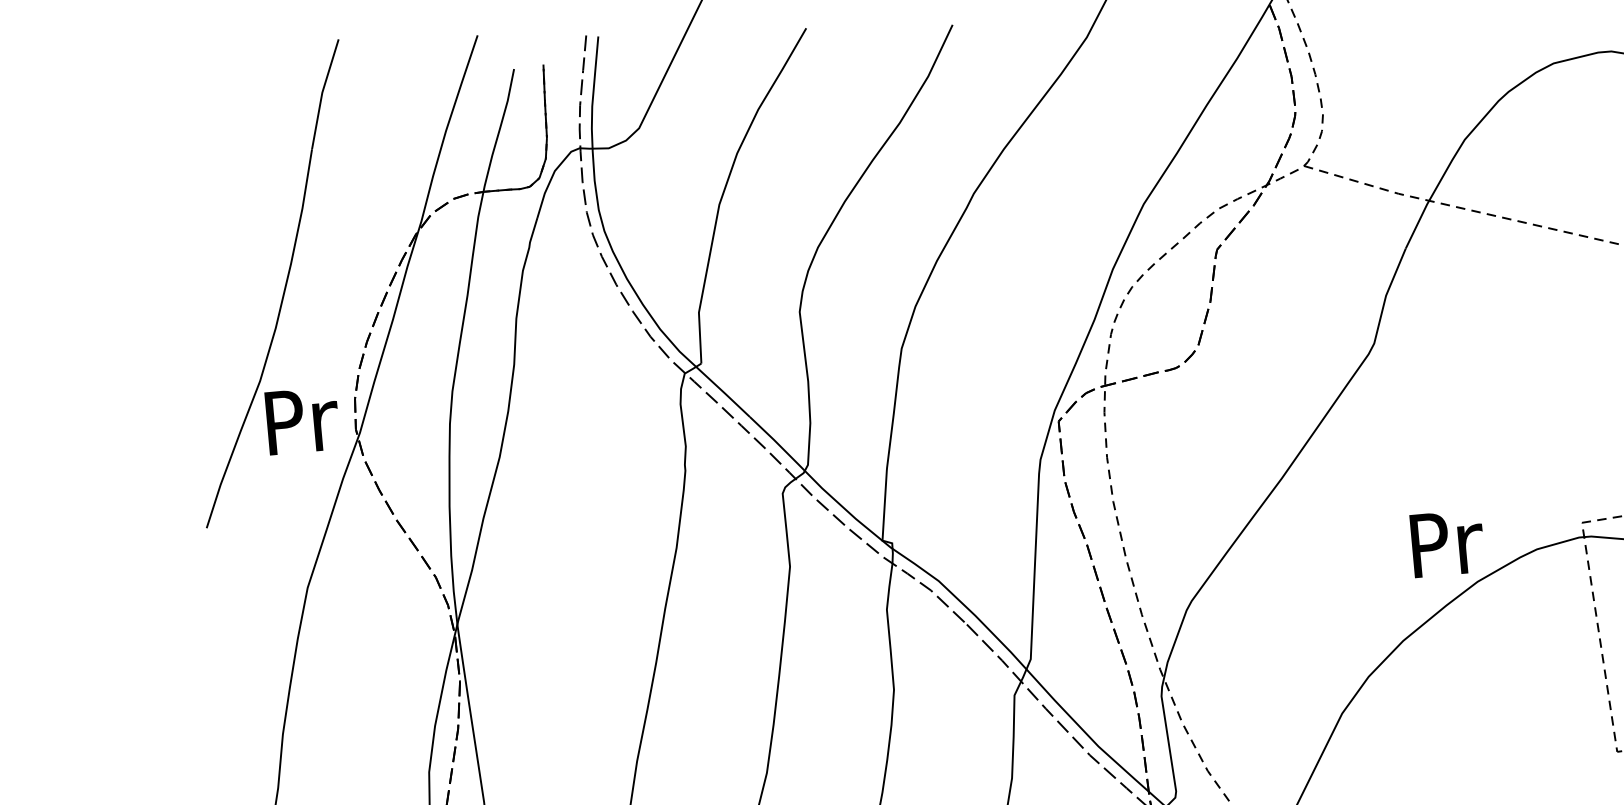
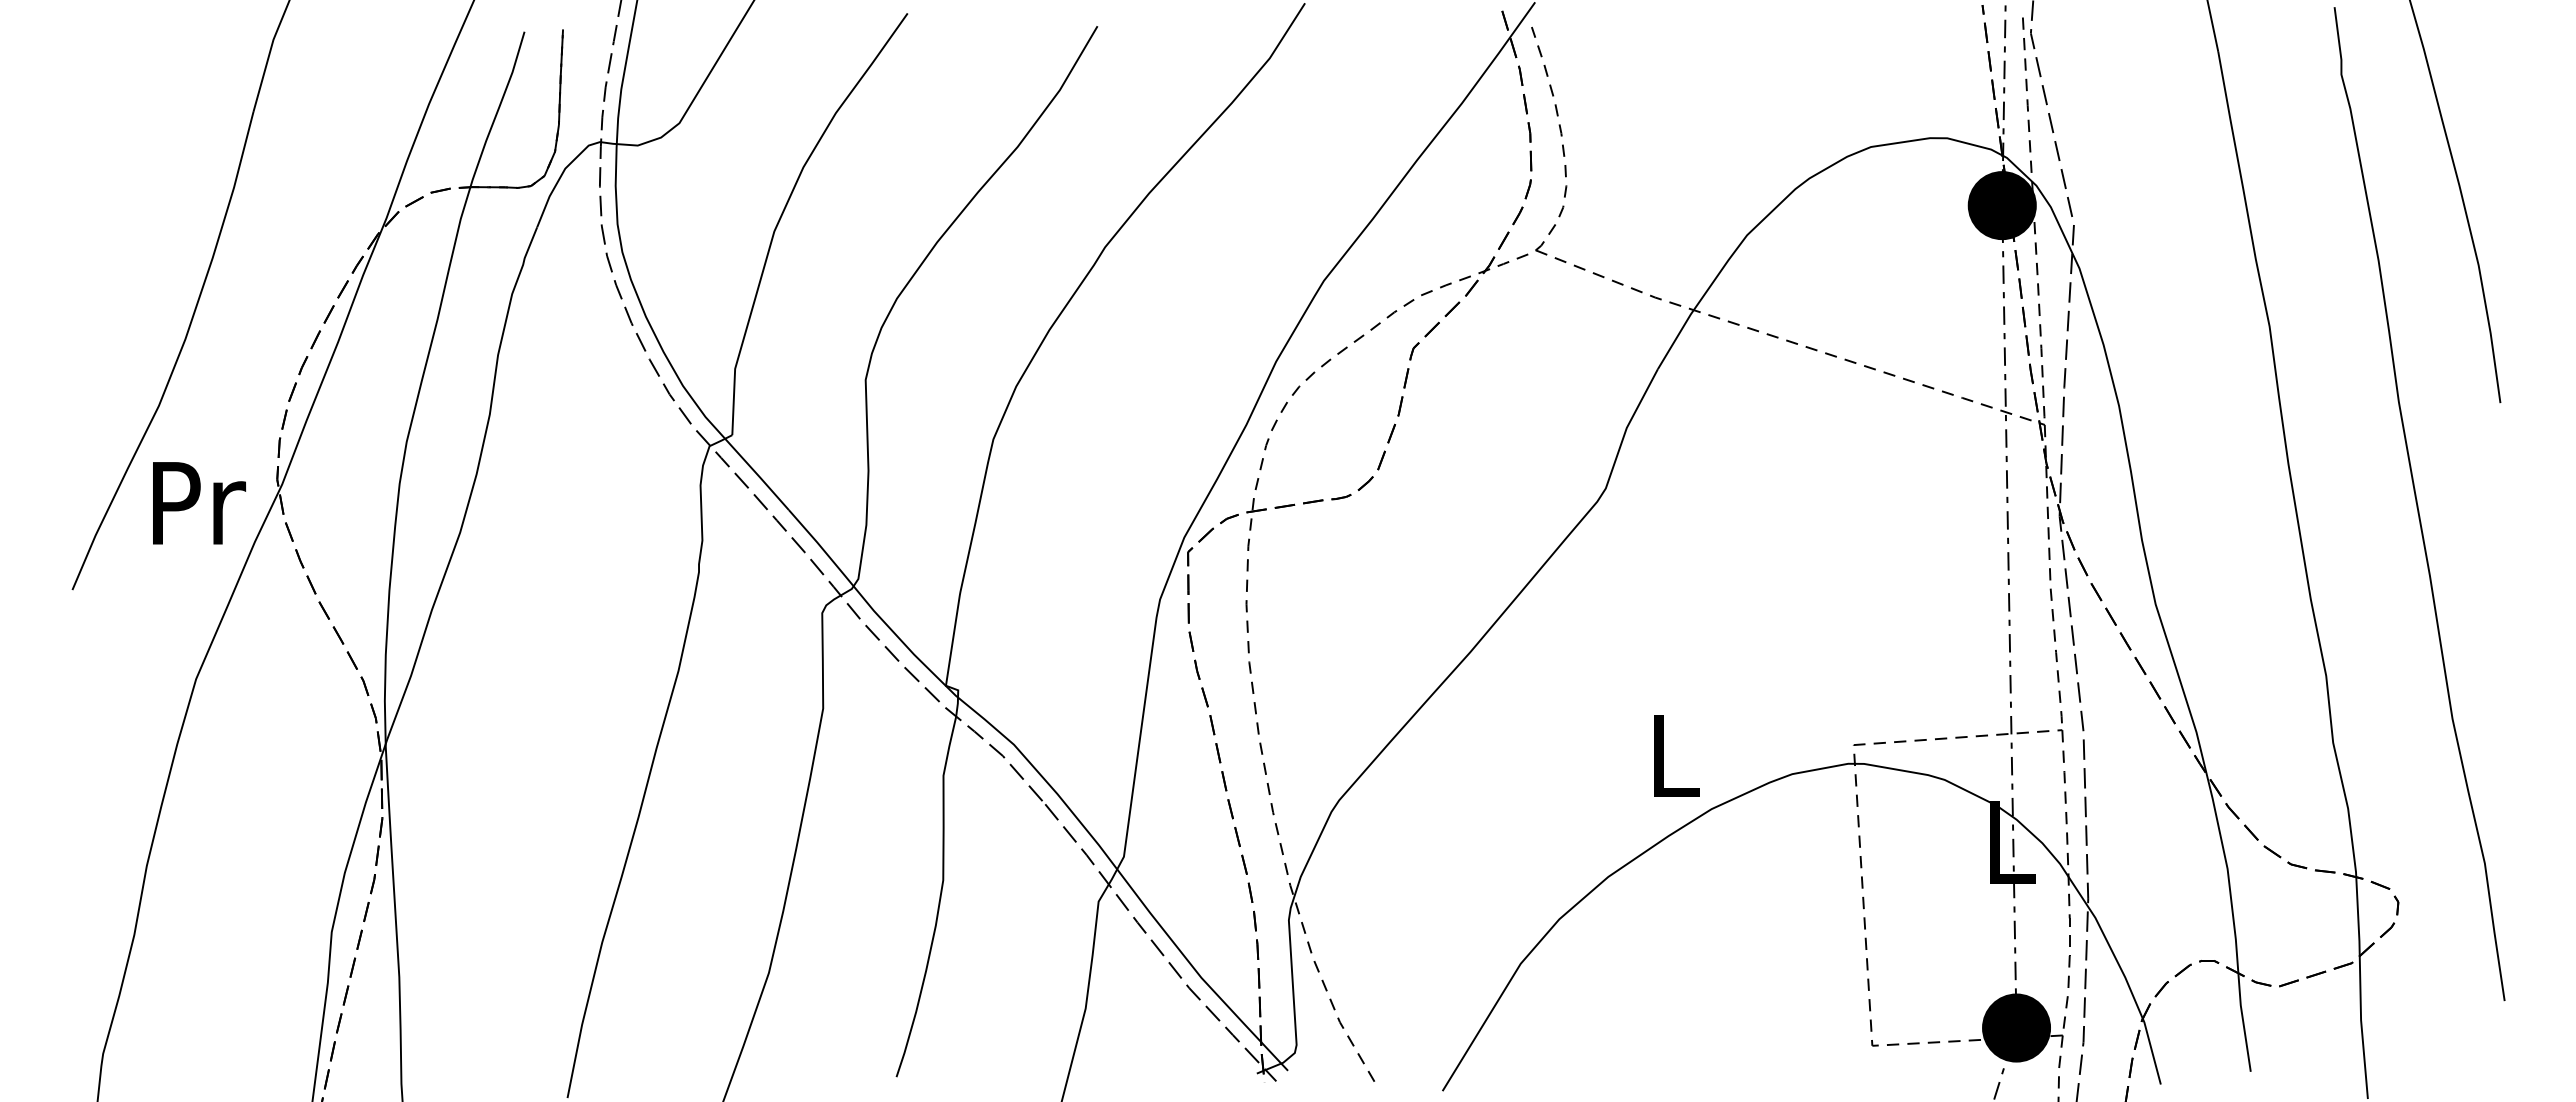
text: (302, 420) -> (199, 503), moved
text: (1447, 543) -> (1677, 755), Pr -> L

